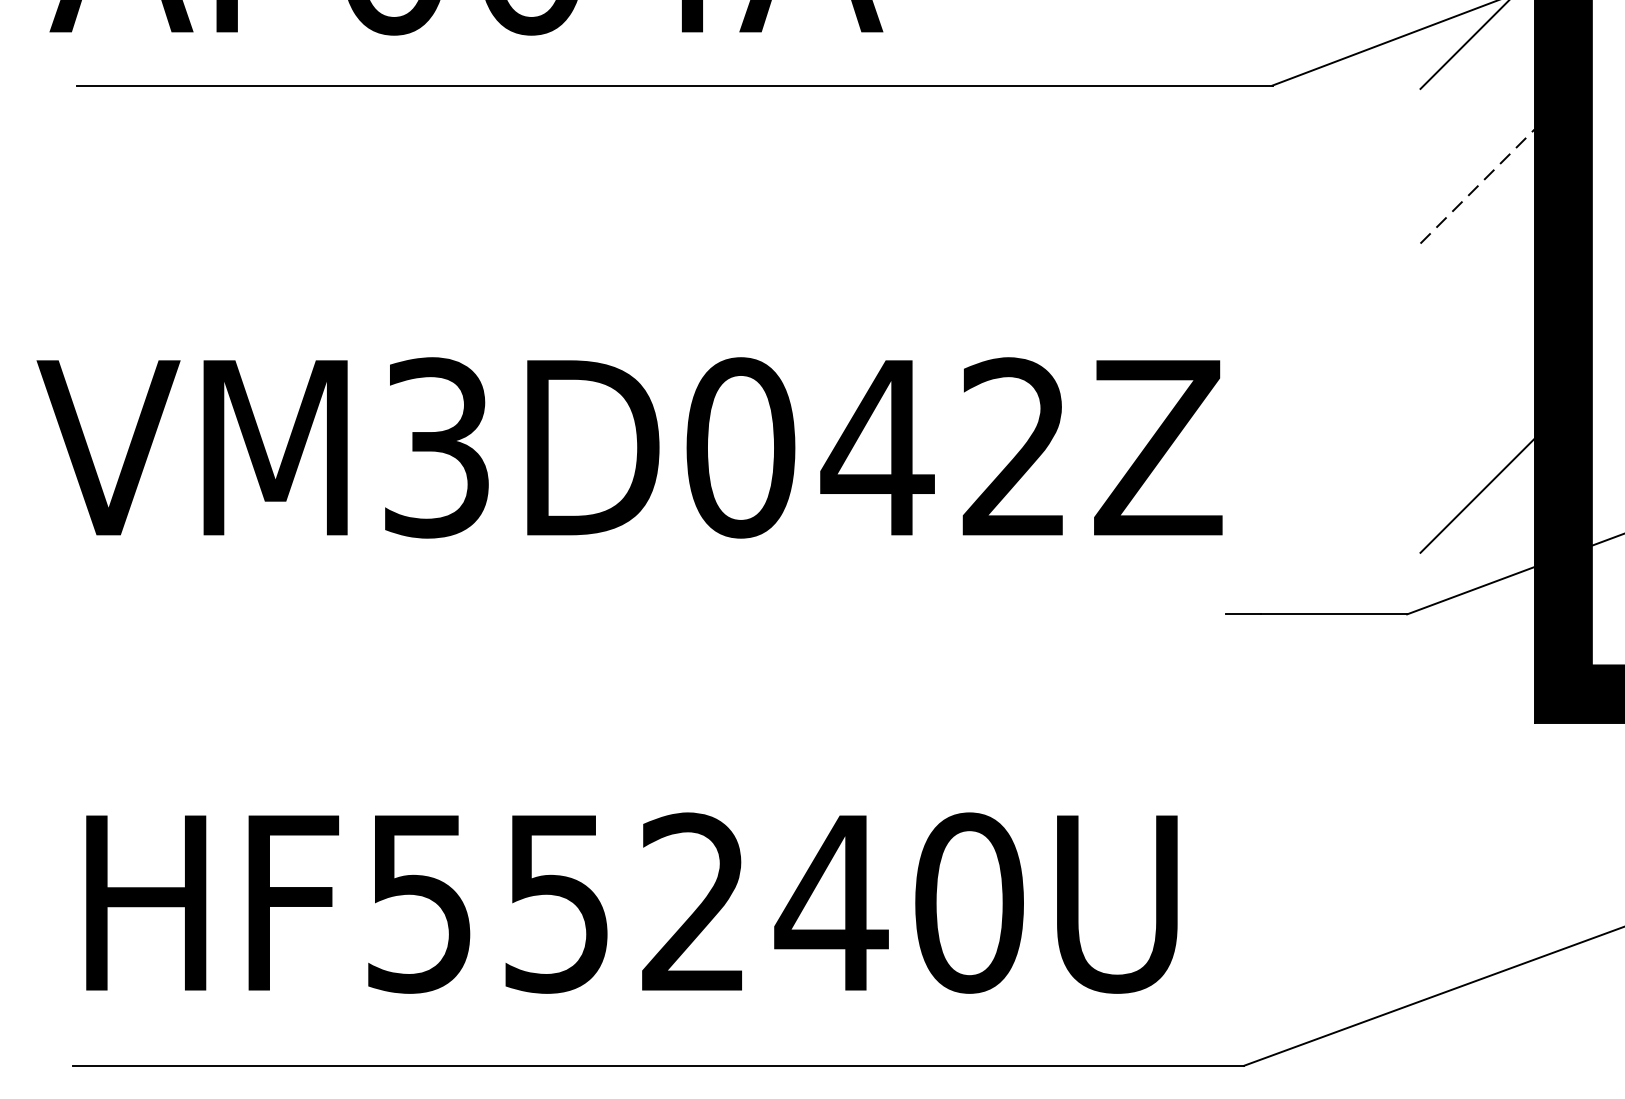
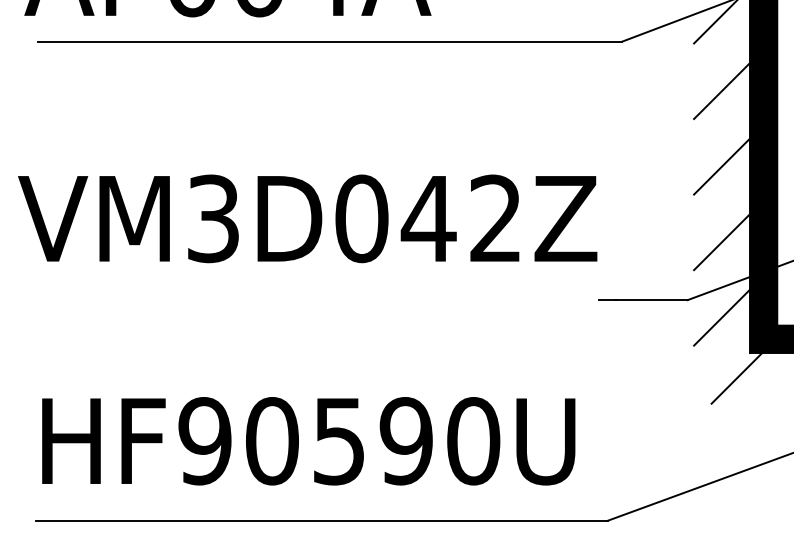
line: (1478, 185) -> (722, 90), dashed -> solid
line: (1476, 340) -> (721, 166), added
line: (1476, 649) -> (721, 317), added
line: (1507, 774) -> (736, 378), added
text: (627, 903) -> (306, 441), HF55240U -> HF90590U

